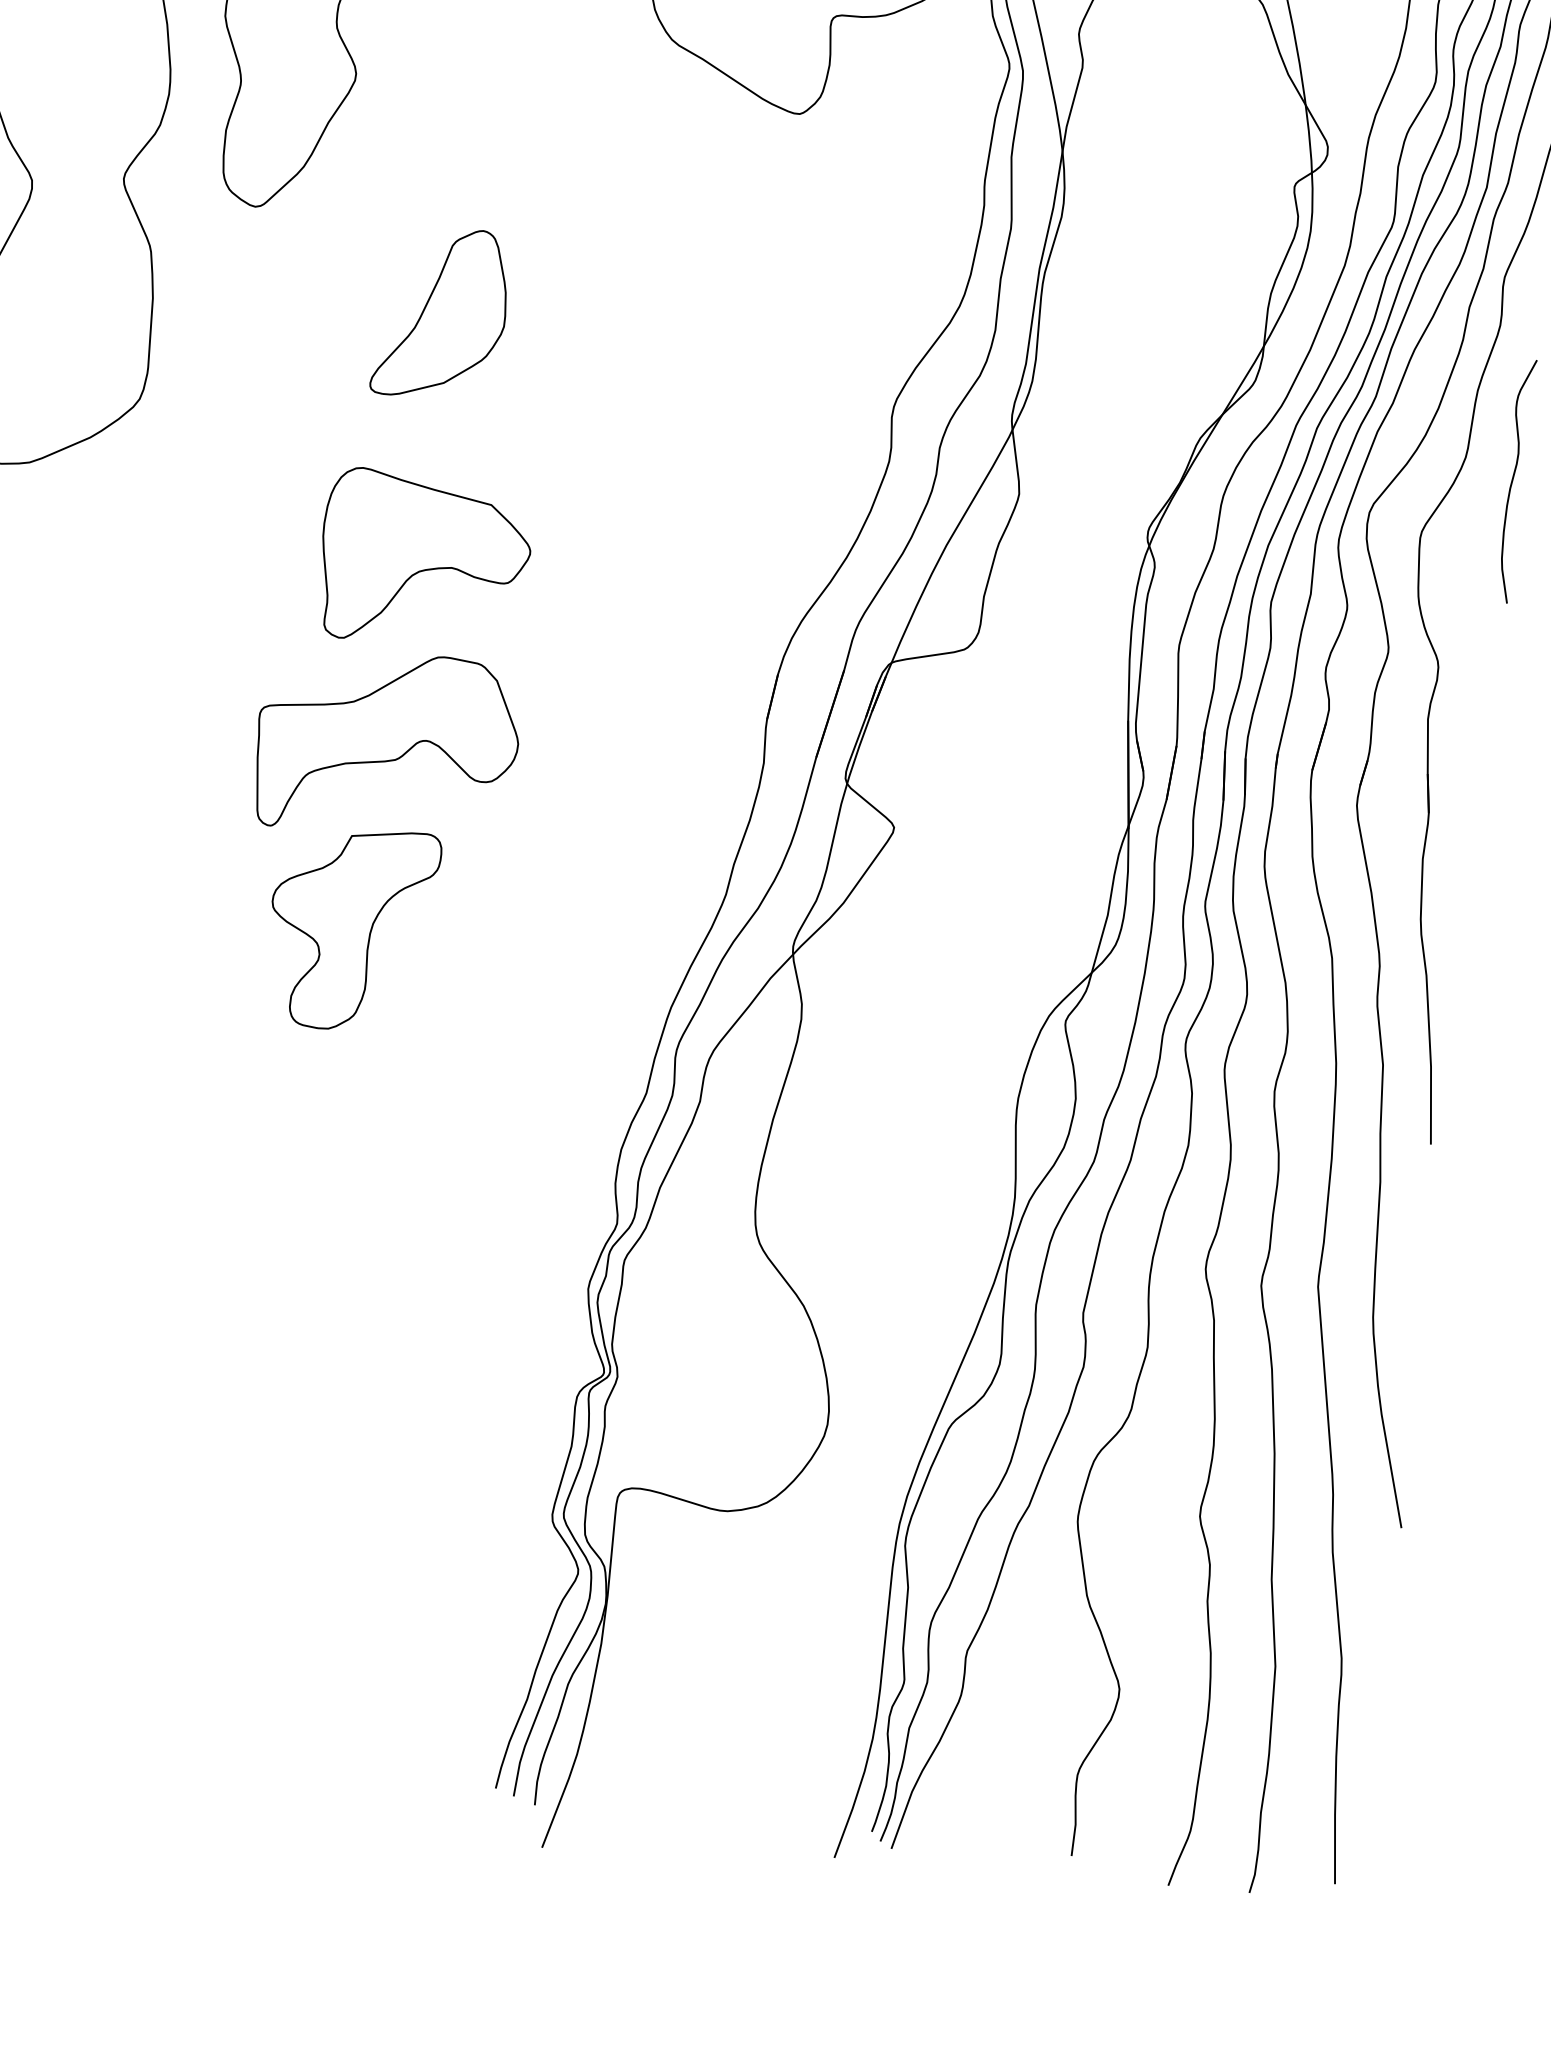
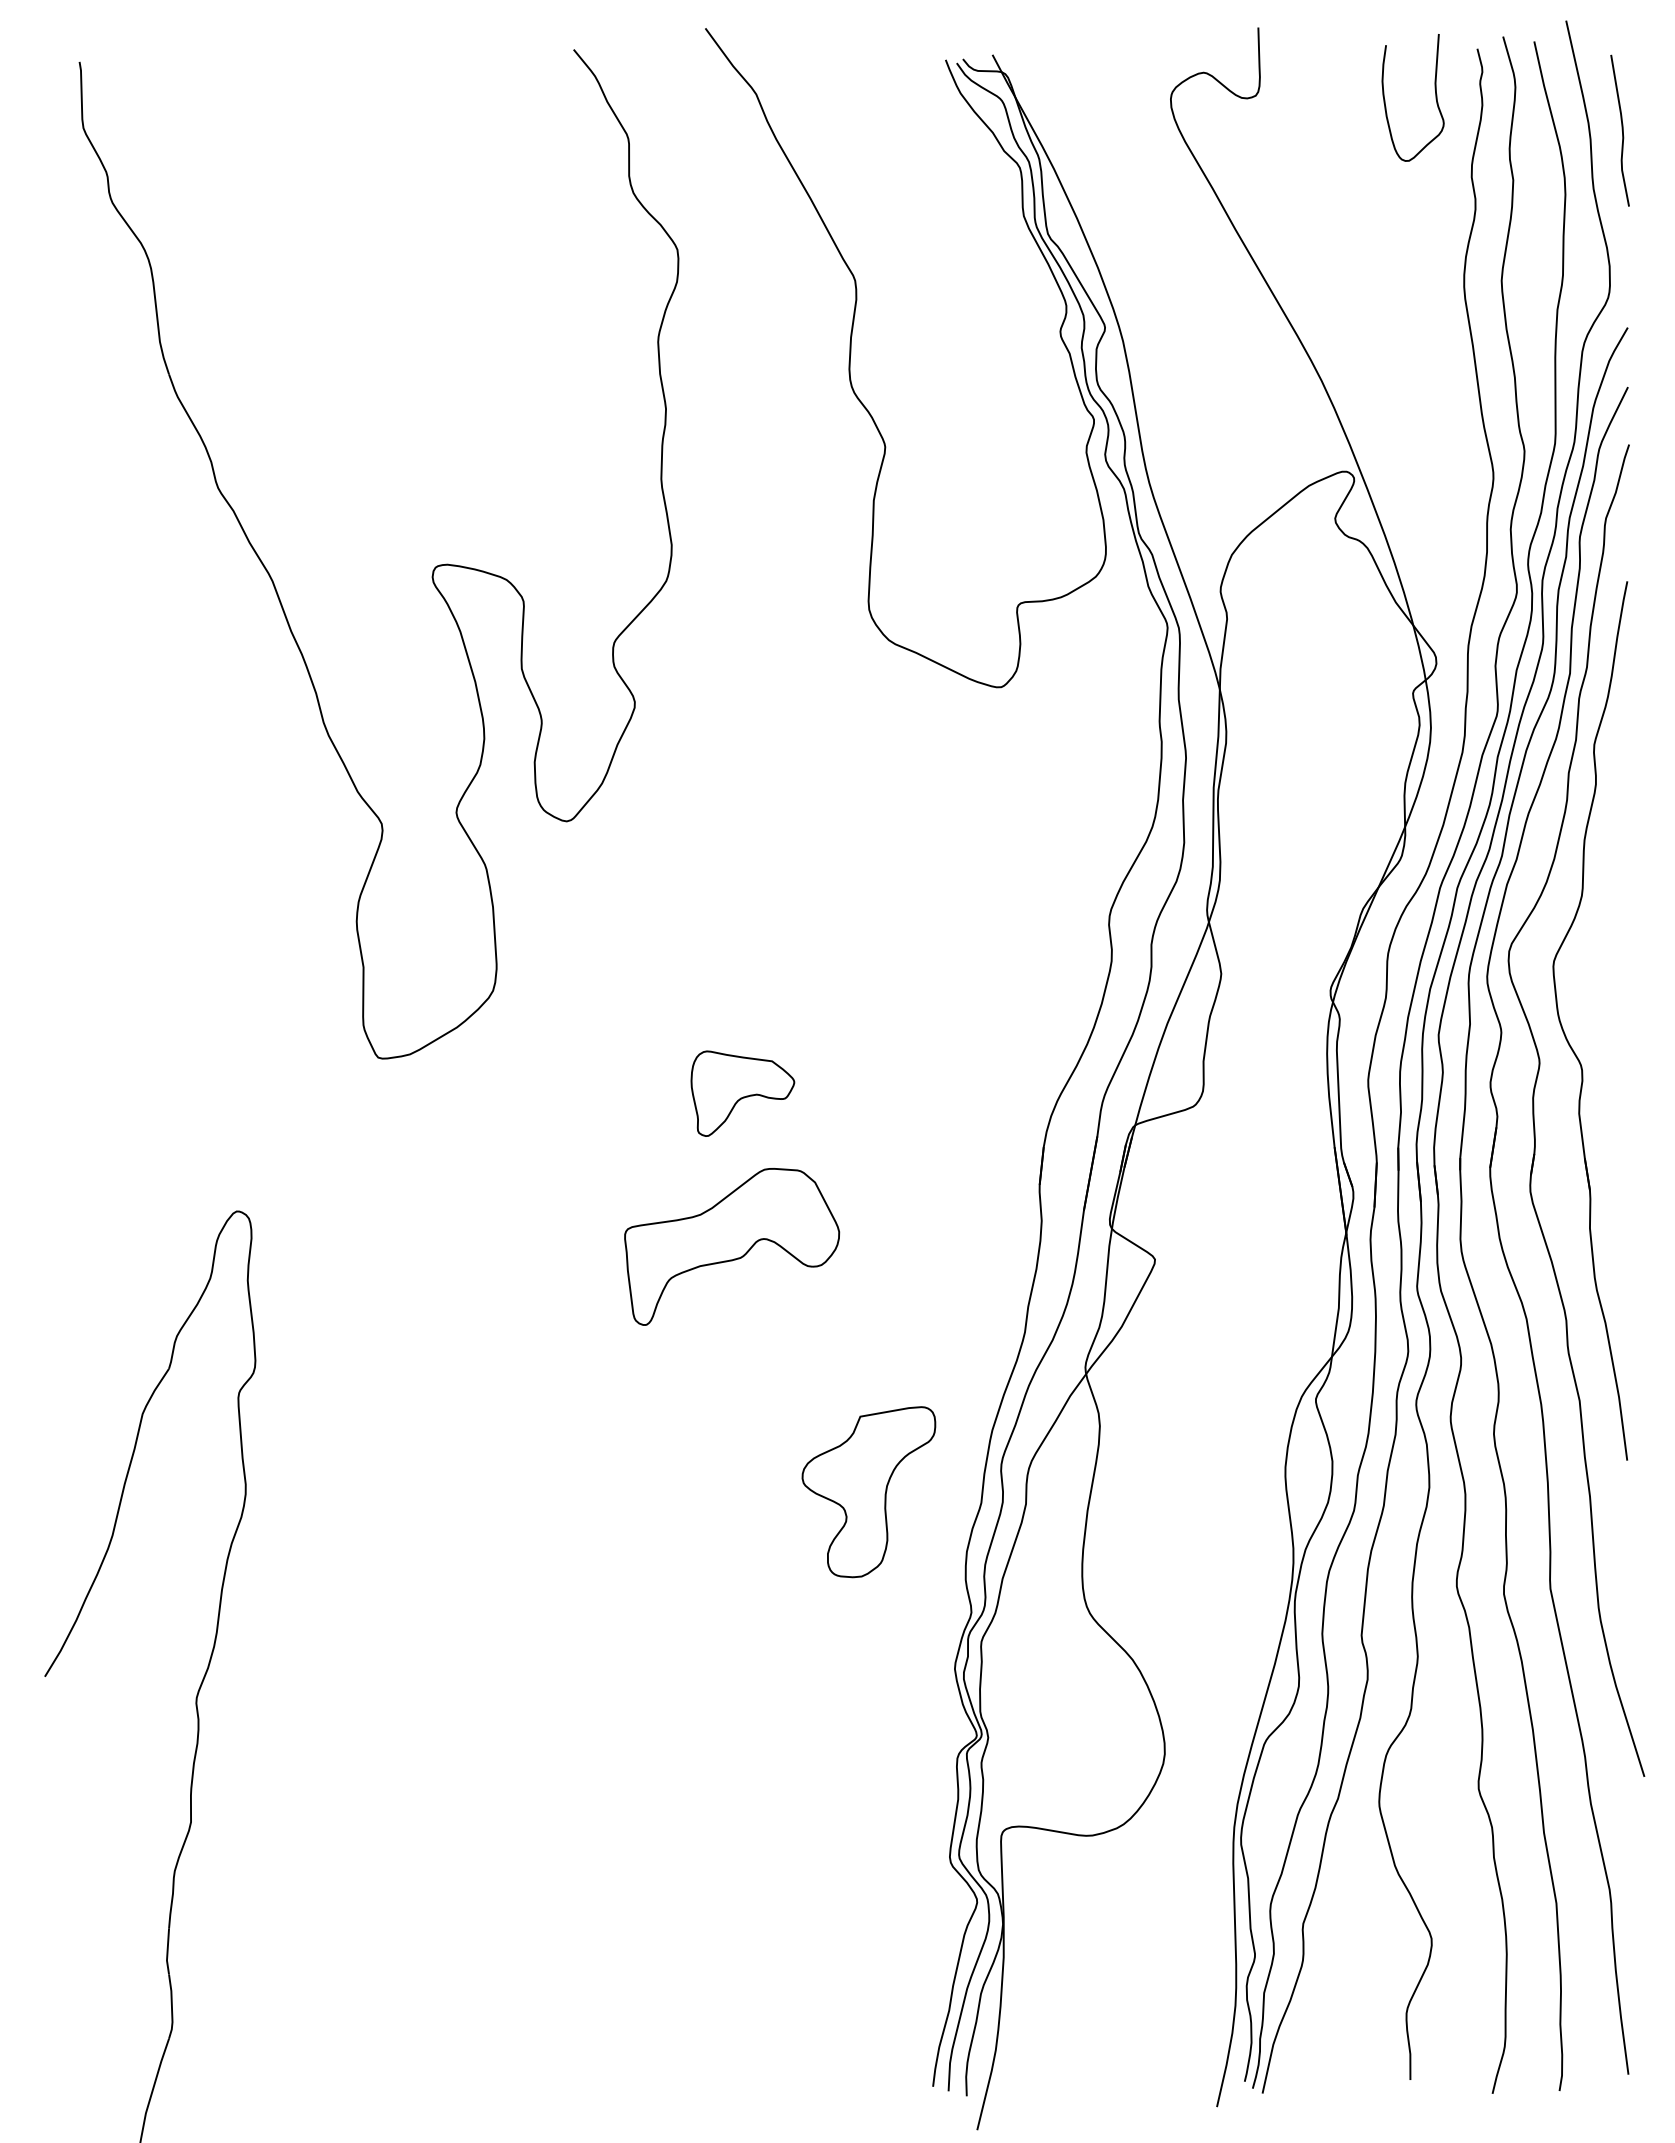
part: (441, 313) -> (730, 888), removed
curve: (1513, 480) -> (1623, 909), removed
part: (423, 562) -> (742, 1093), size x0.6
part: (349, 928) -> (868, 1492), moved

